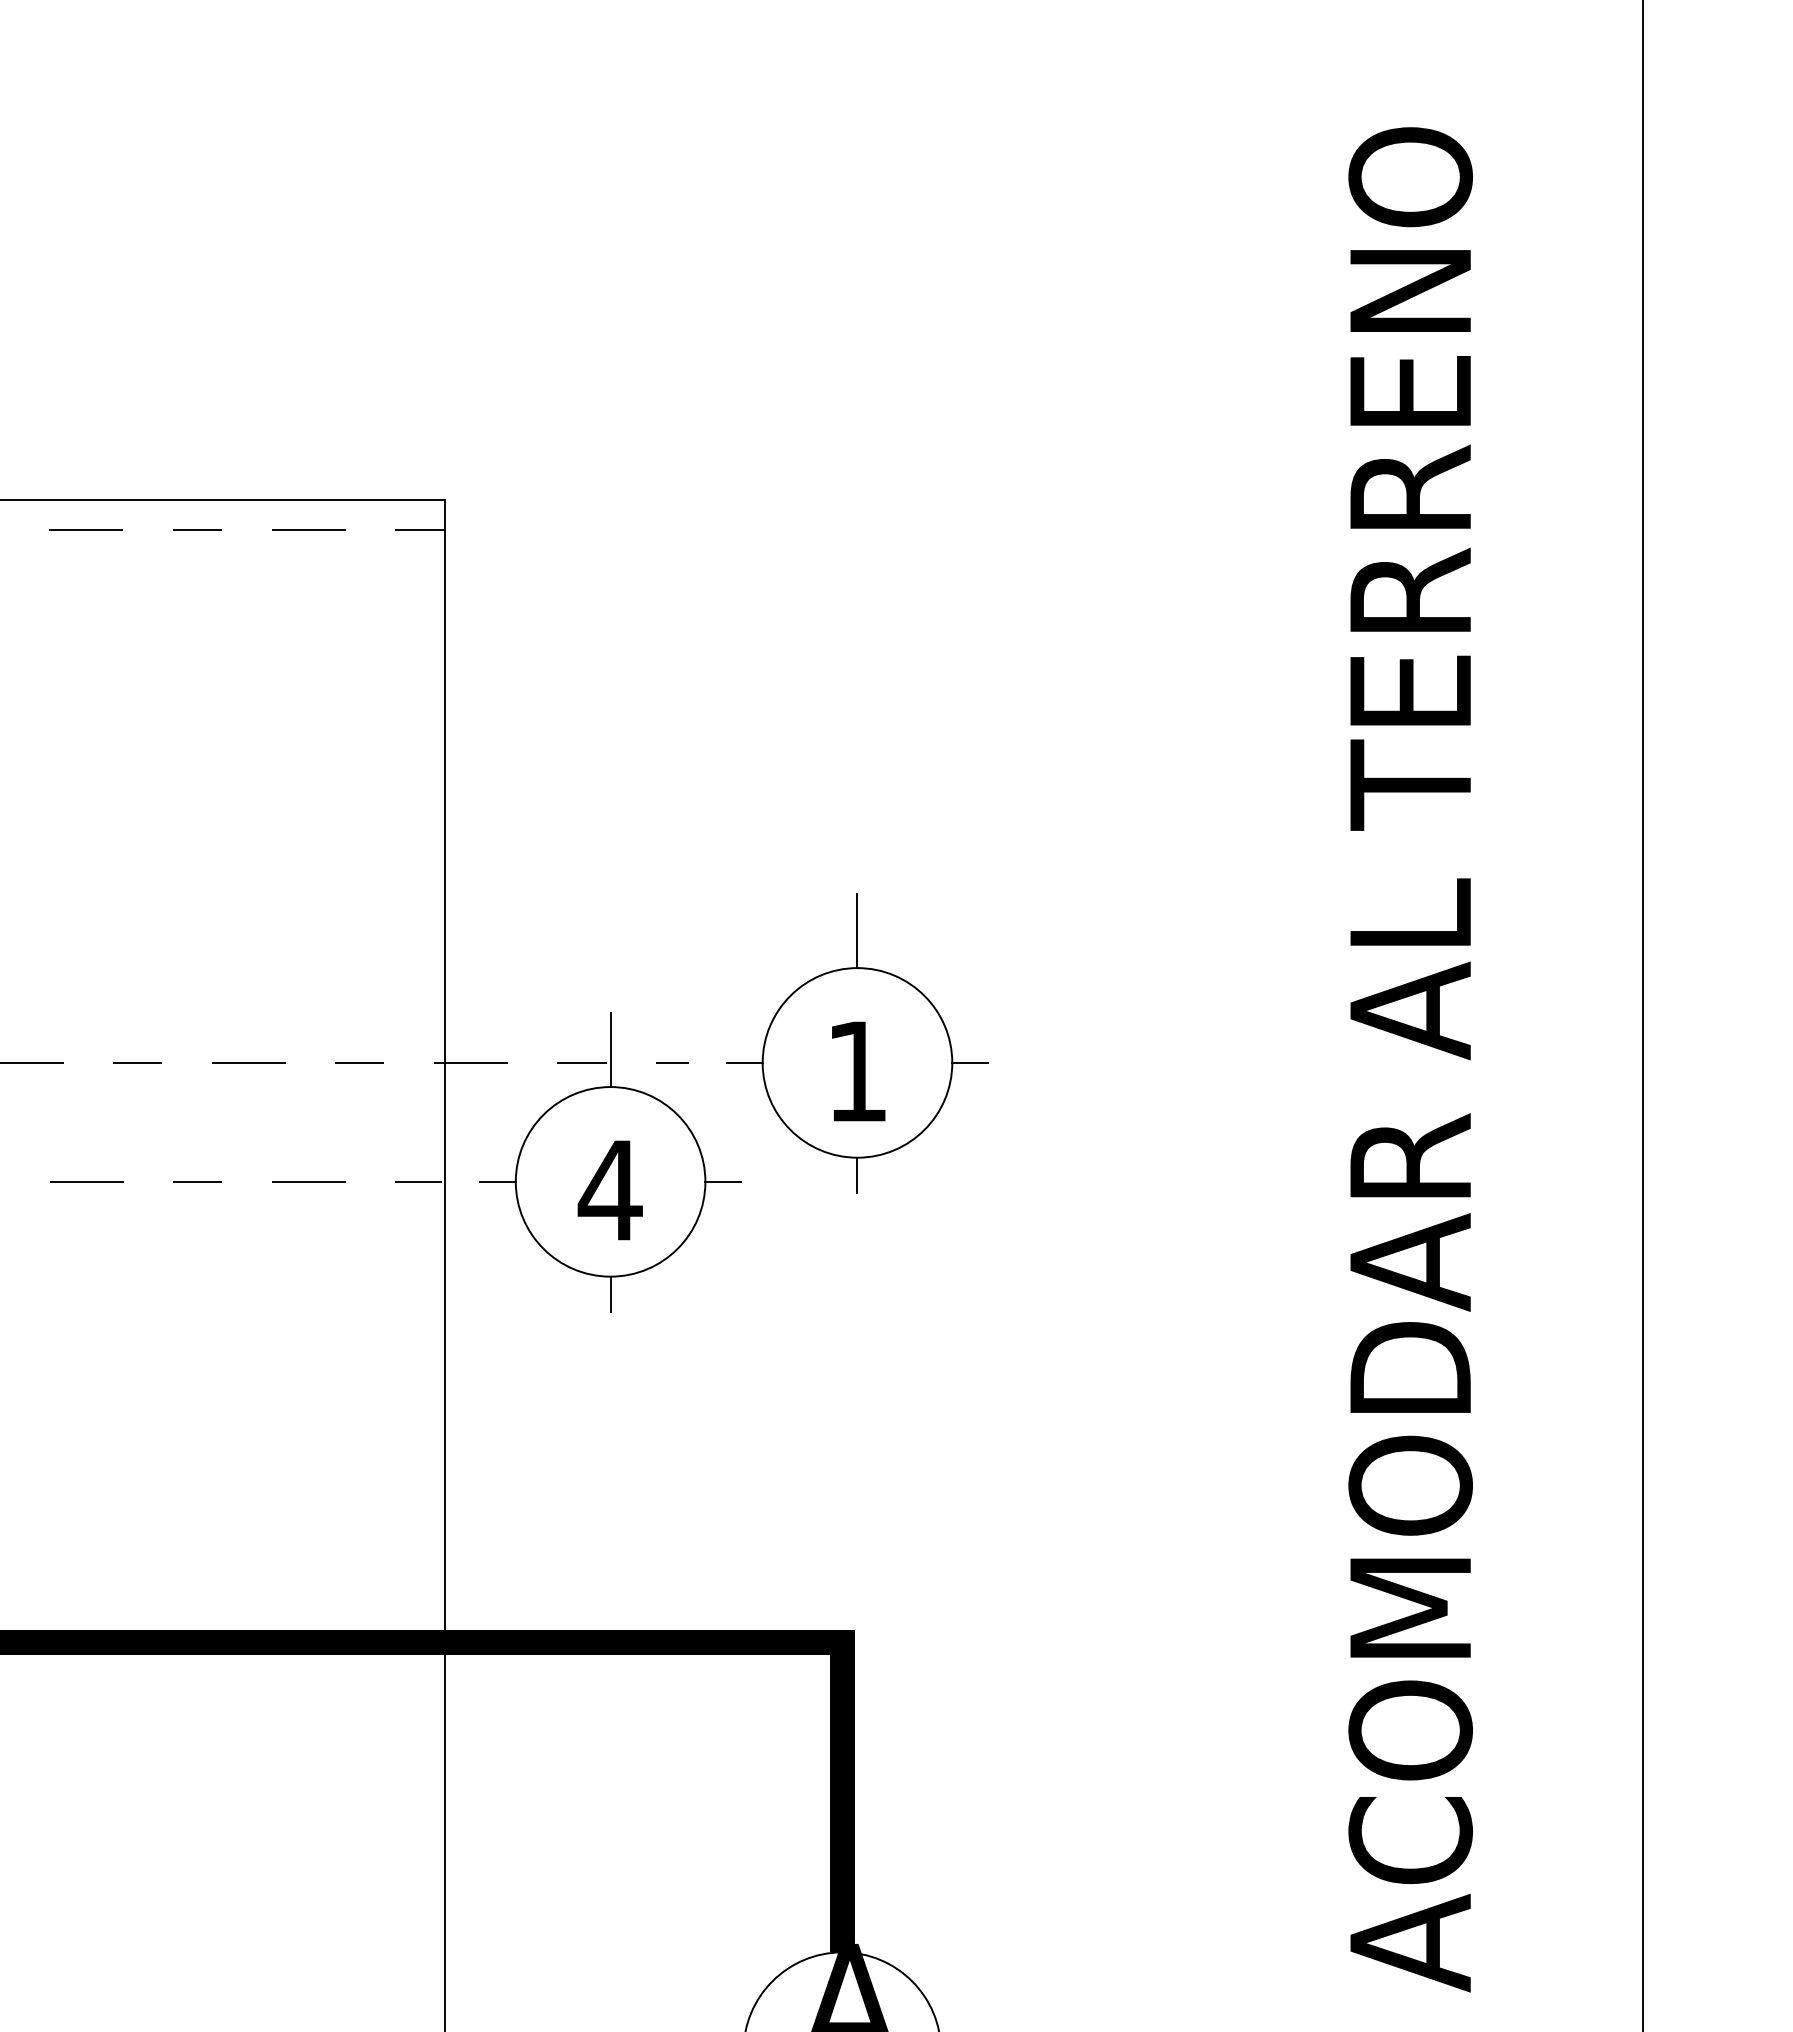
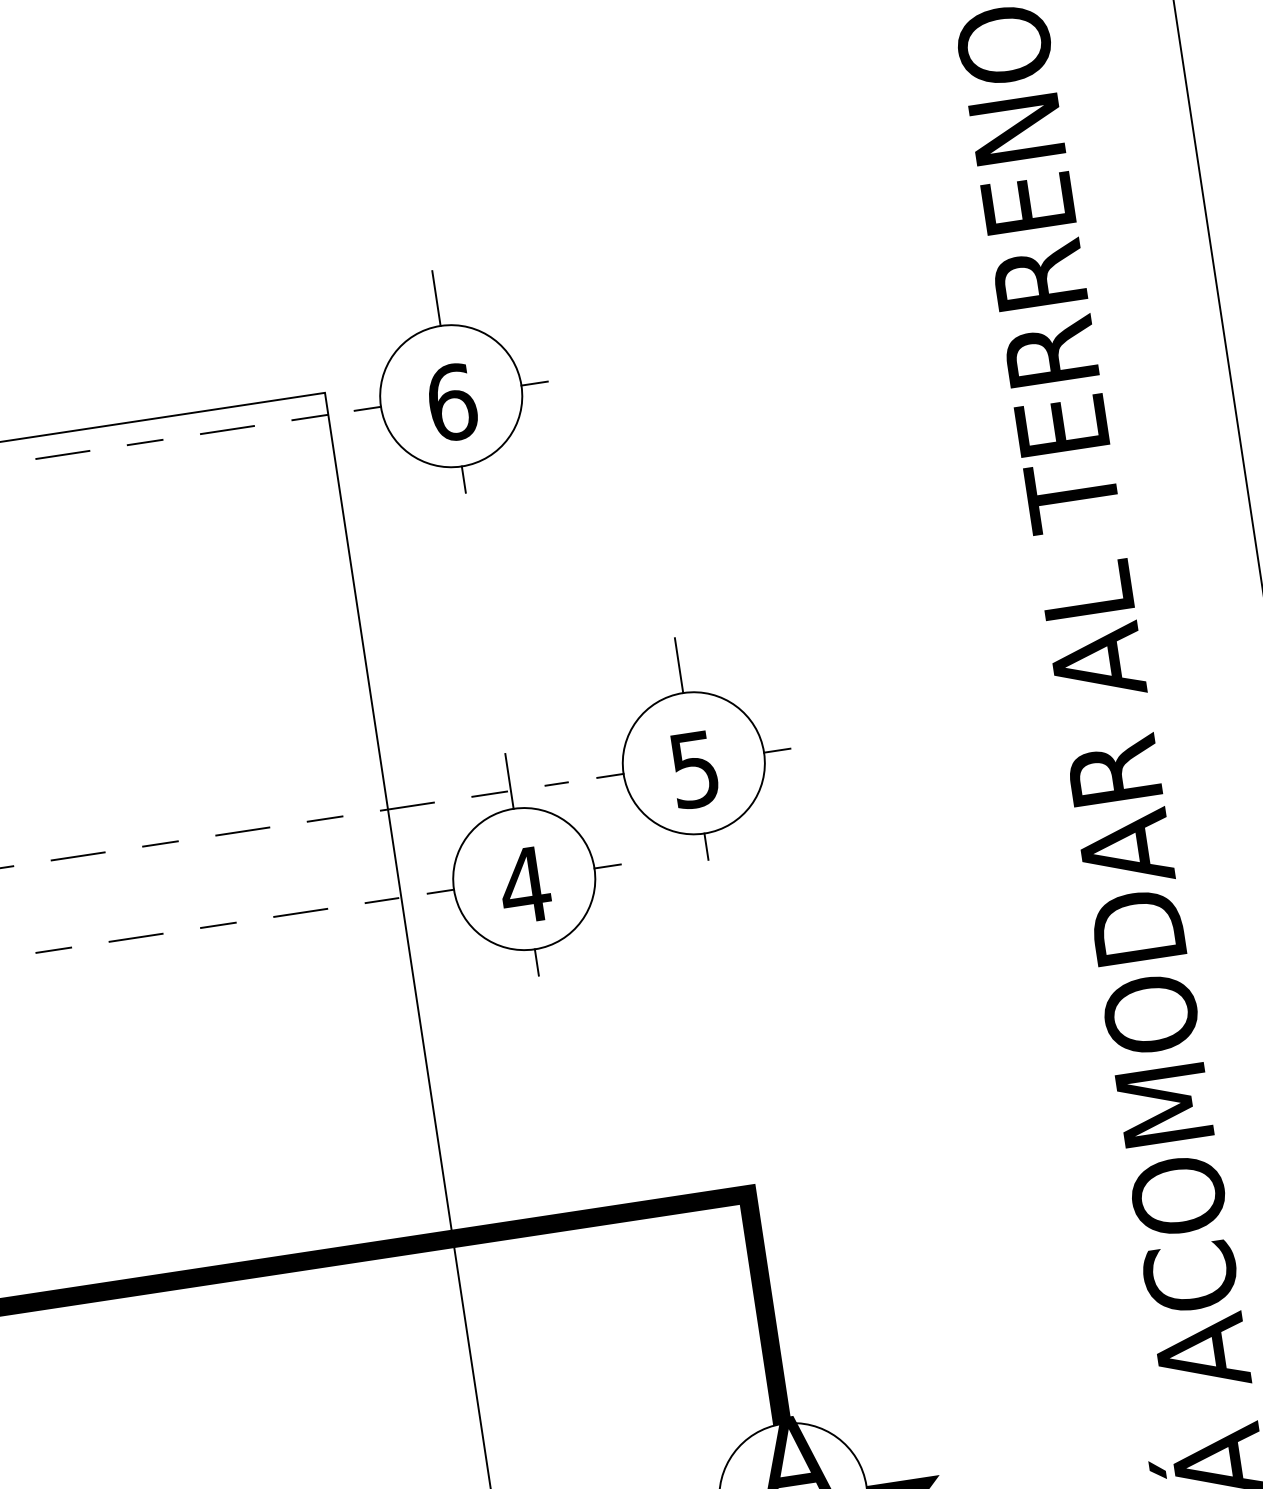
part: (610, 510) -> (448, 381), added
text: (856, 1072) -> (694, 770), 1 -> 5

